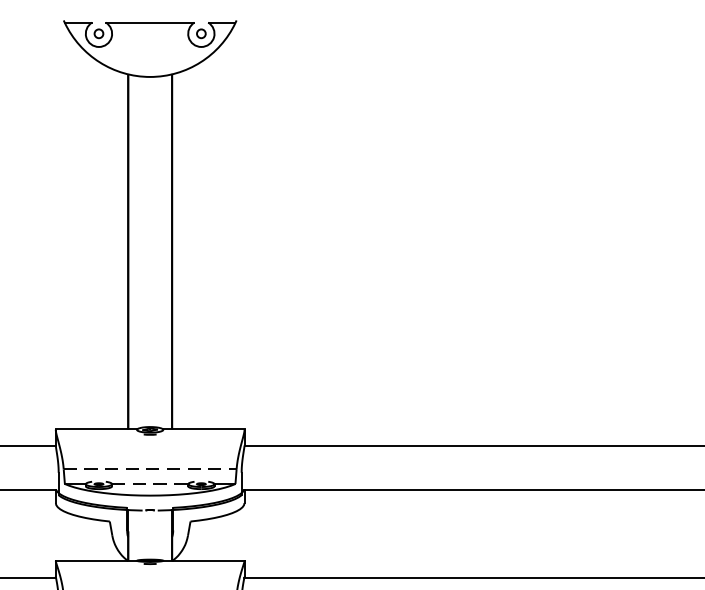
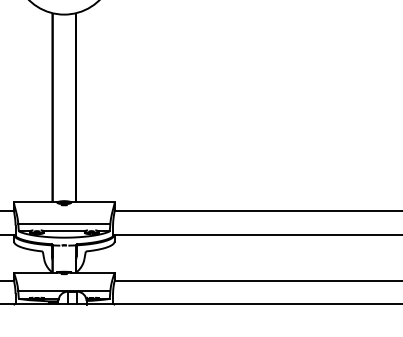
line: (150, 468) -> (64, 223), dashed -> solid
line: (150, 484) -> (64, 231), dashed -> solid

